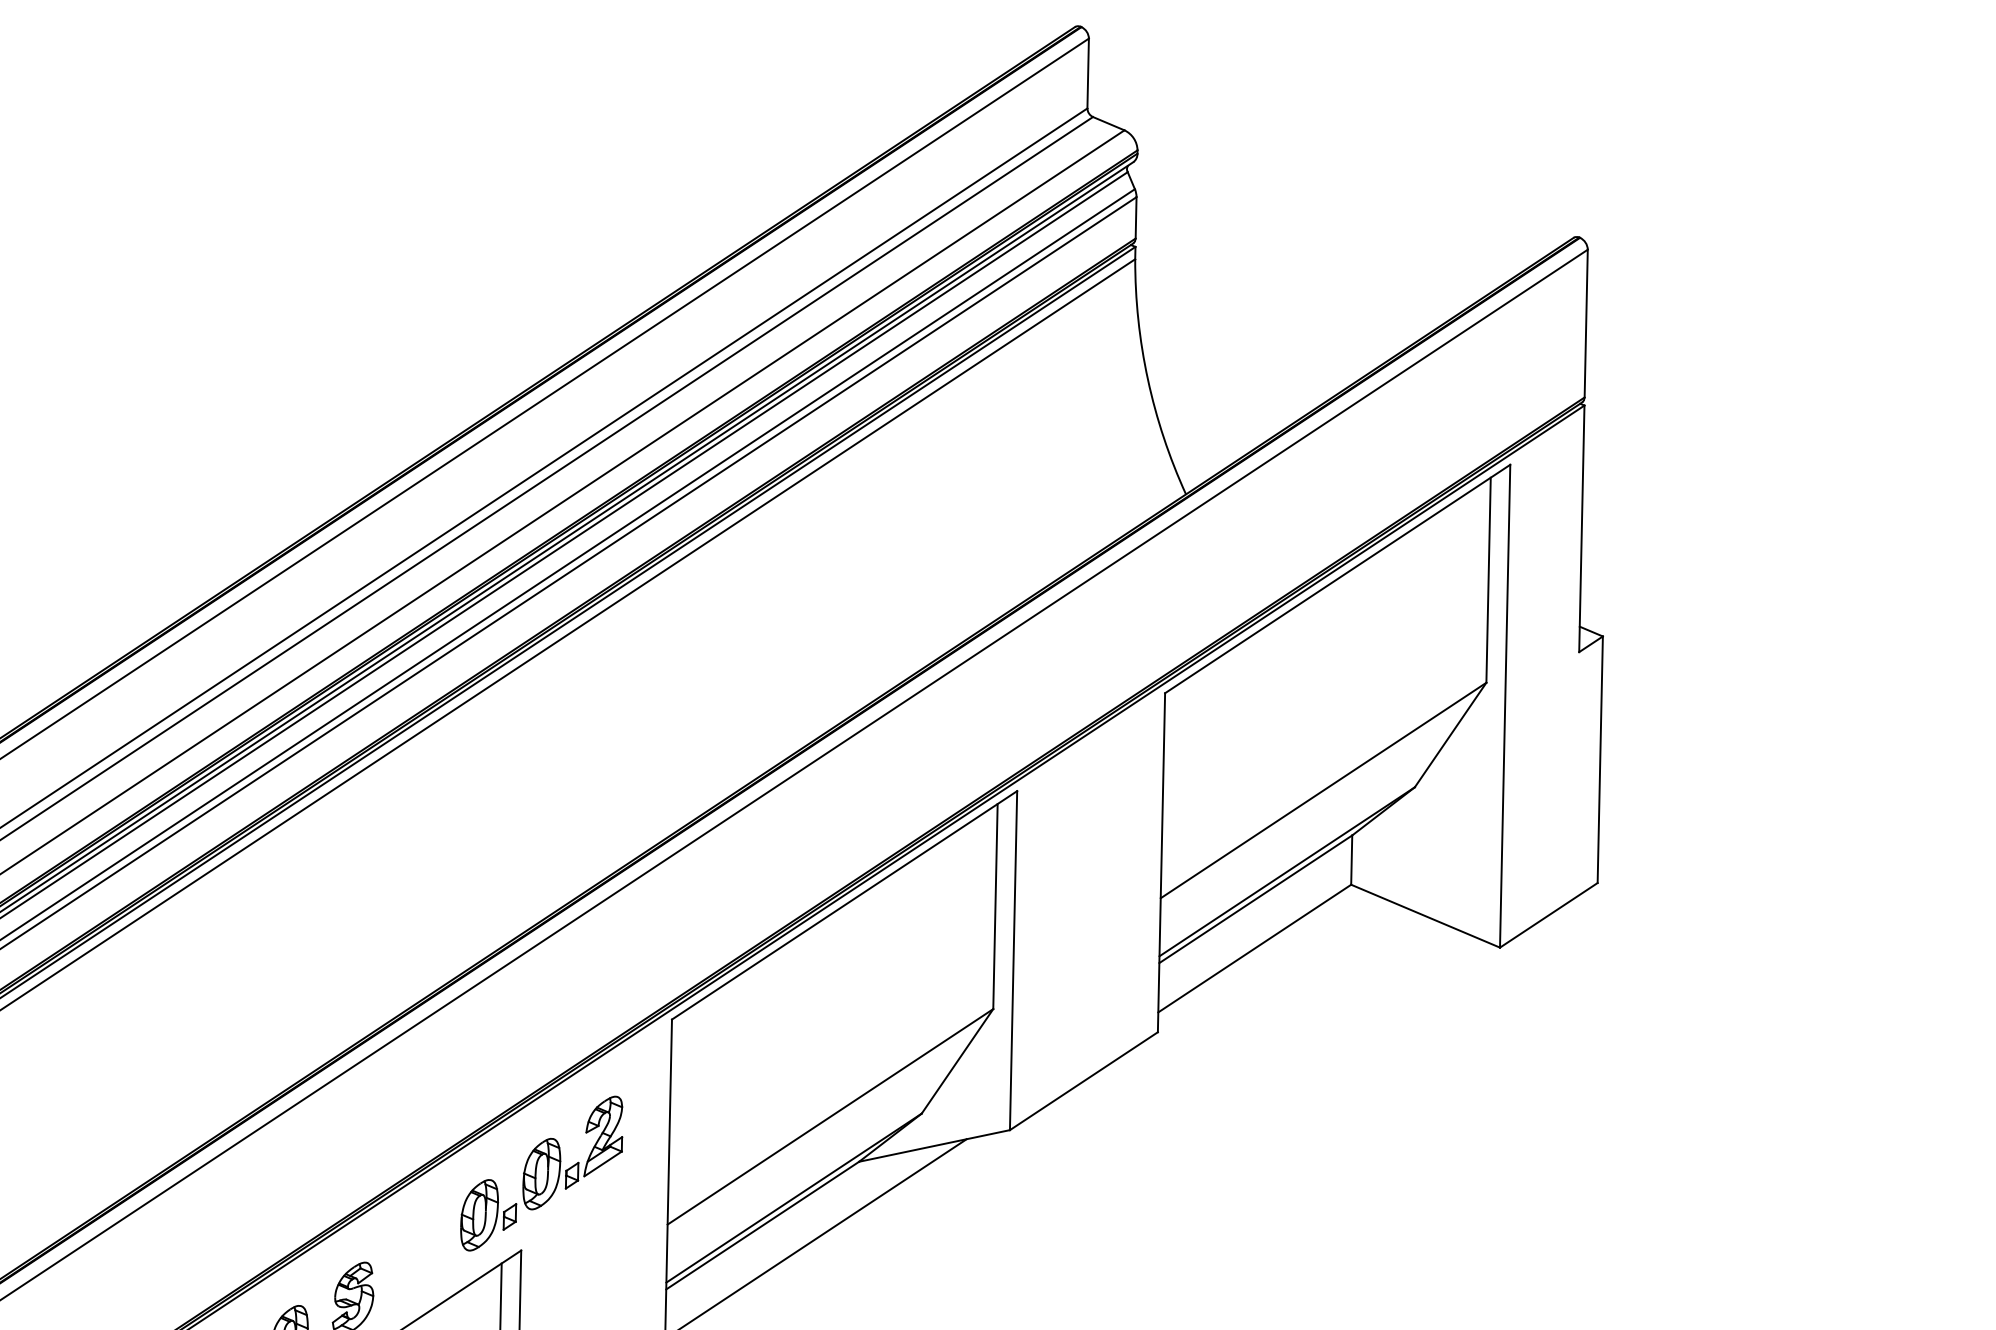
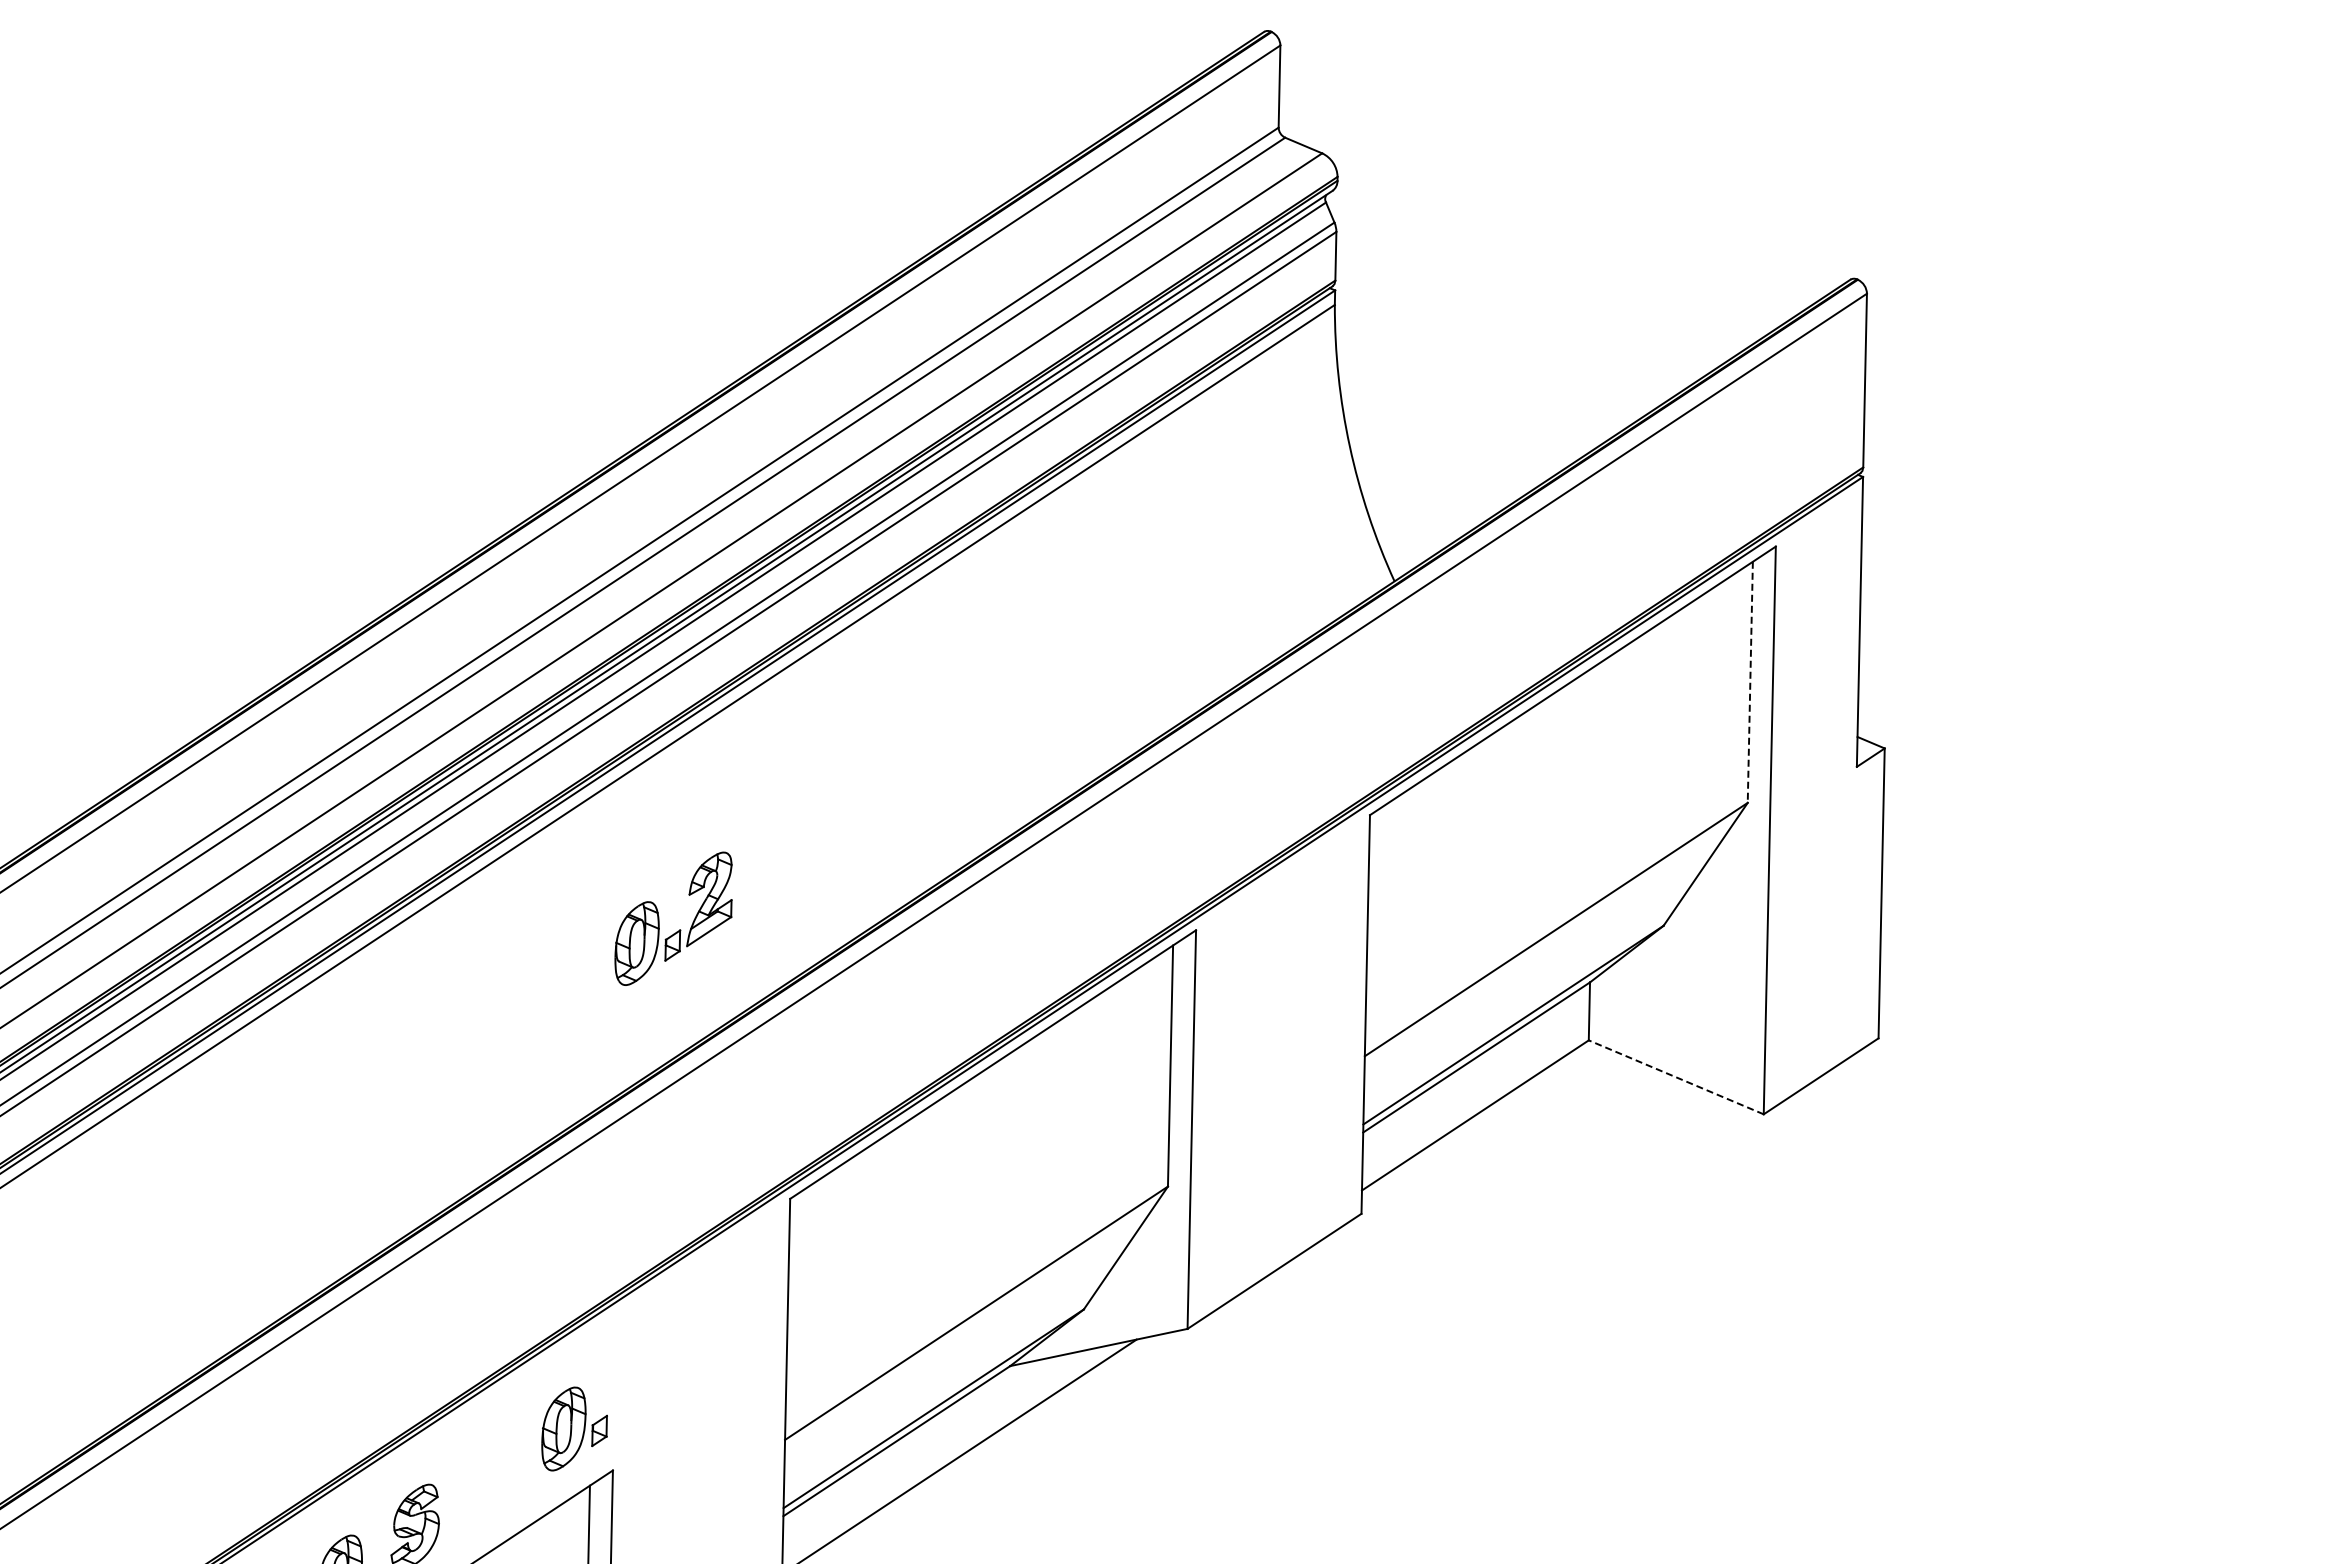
line: (1488, 580) -> (1750, 682), solid -> dashed
line: (1425, 916) -> (1676, 1077), solid -> dashed
part: (577, 1162) -> (679, 929), moved

